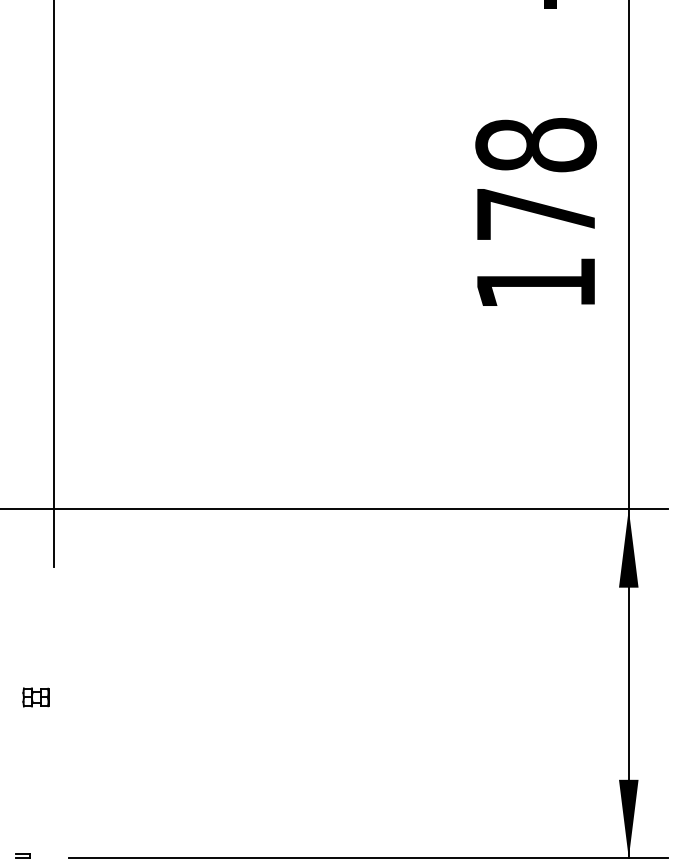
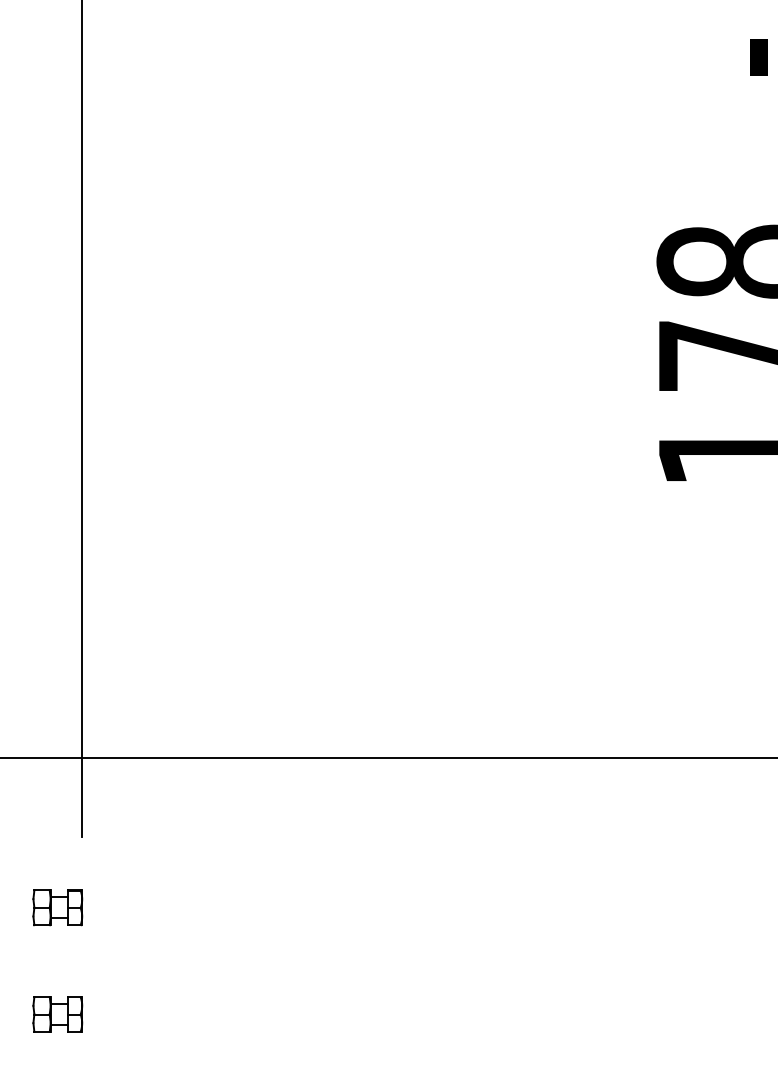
part: (35, 618) -> (57, 906), added
part: (35, 697) -> (57, 1014), size x1.43

